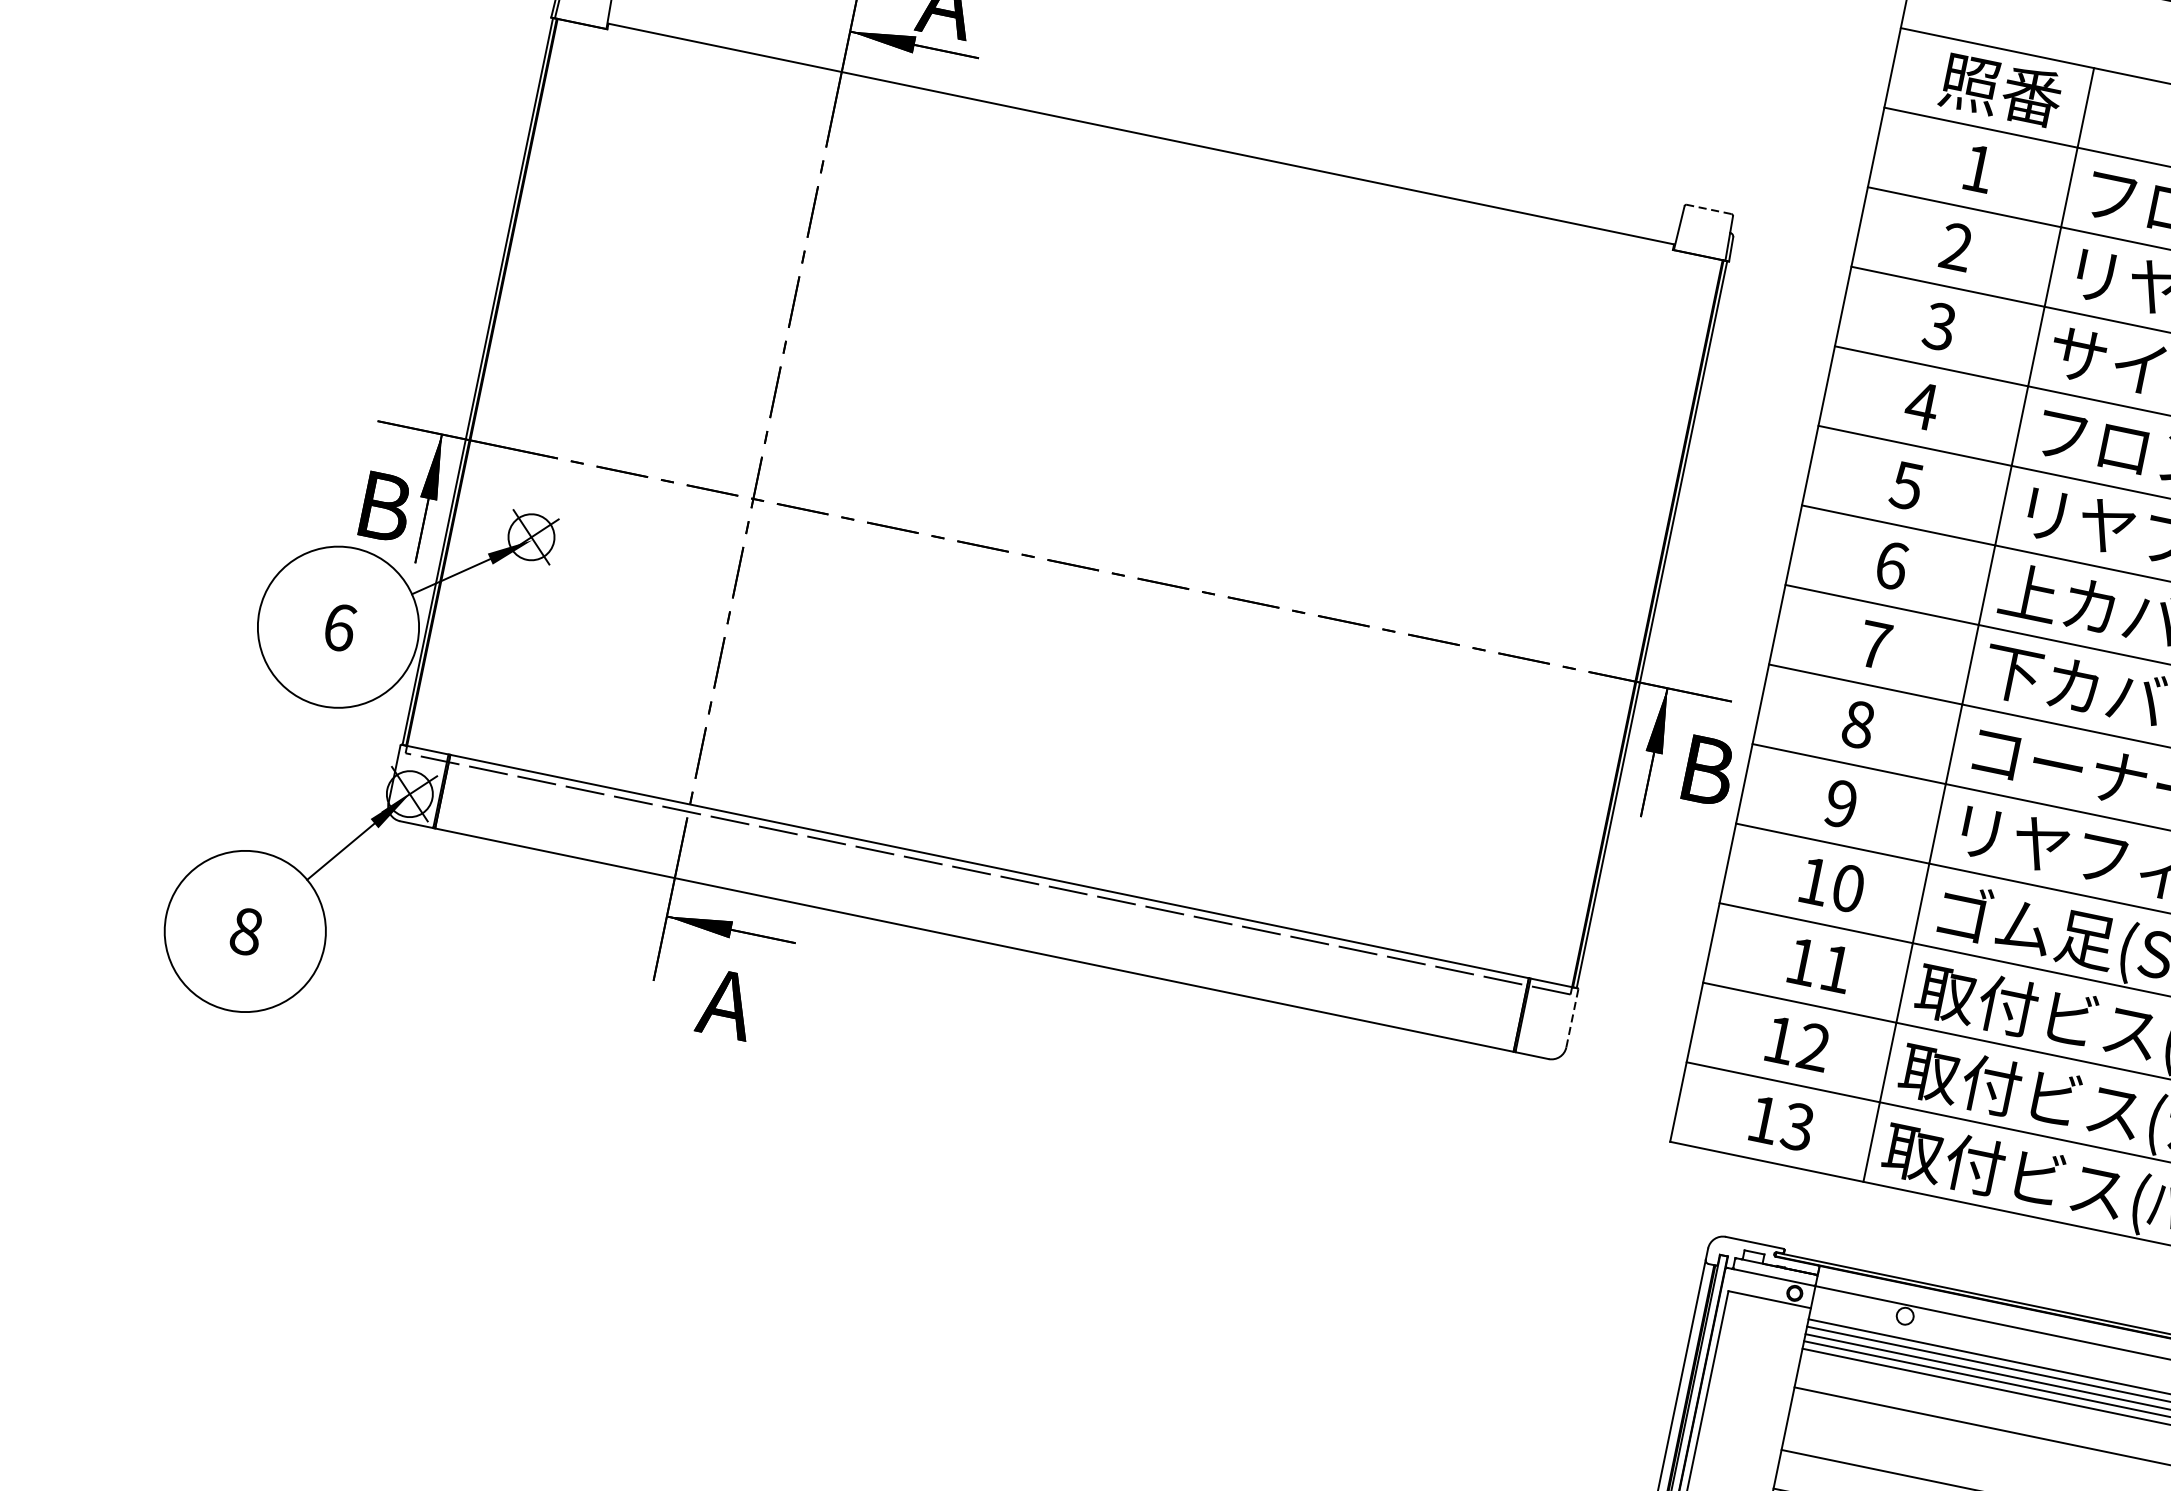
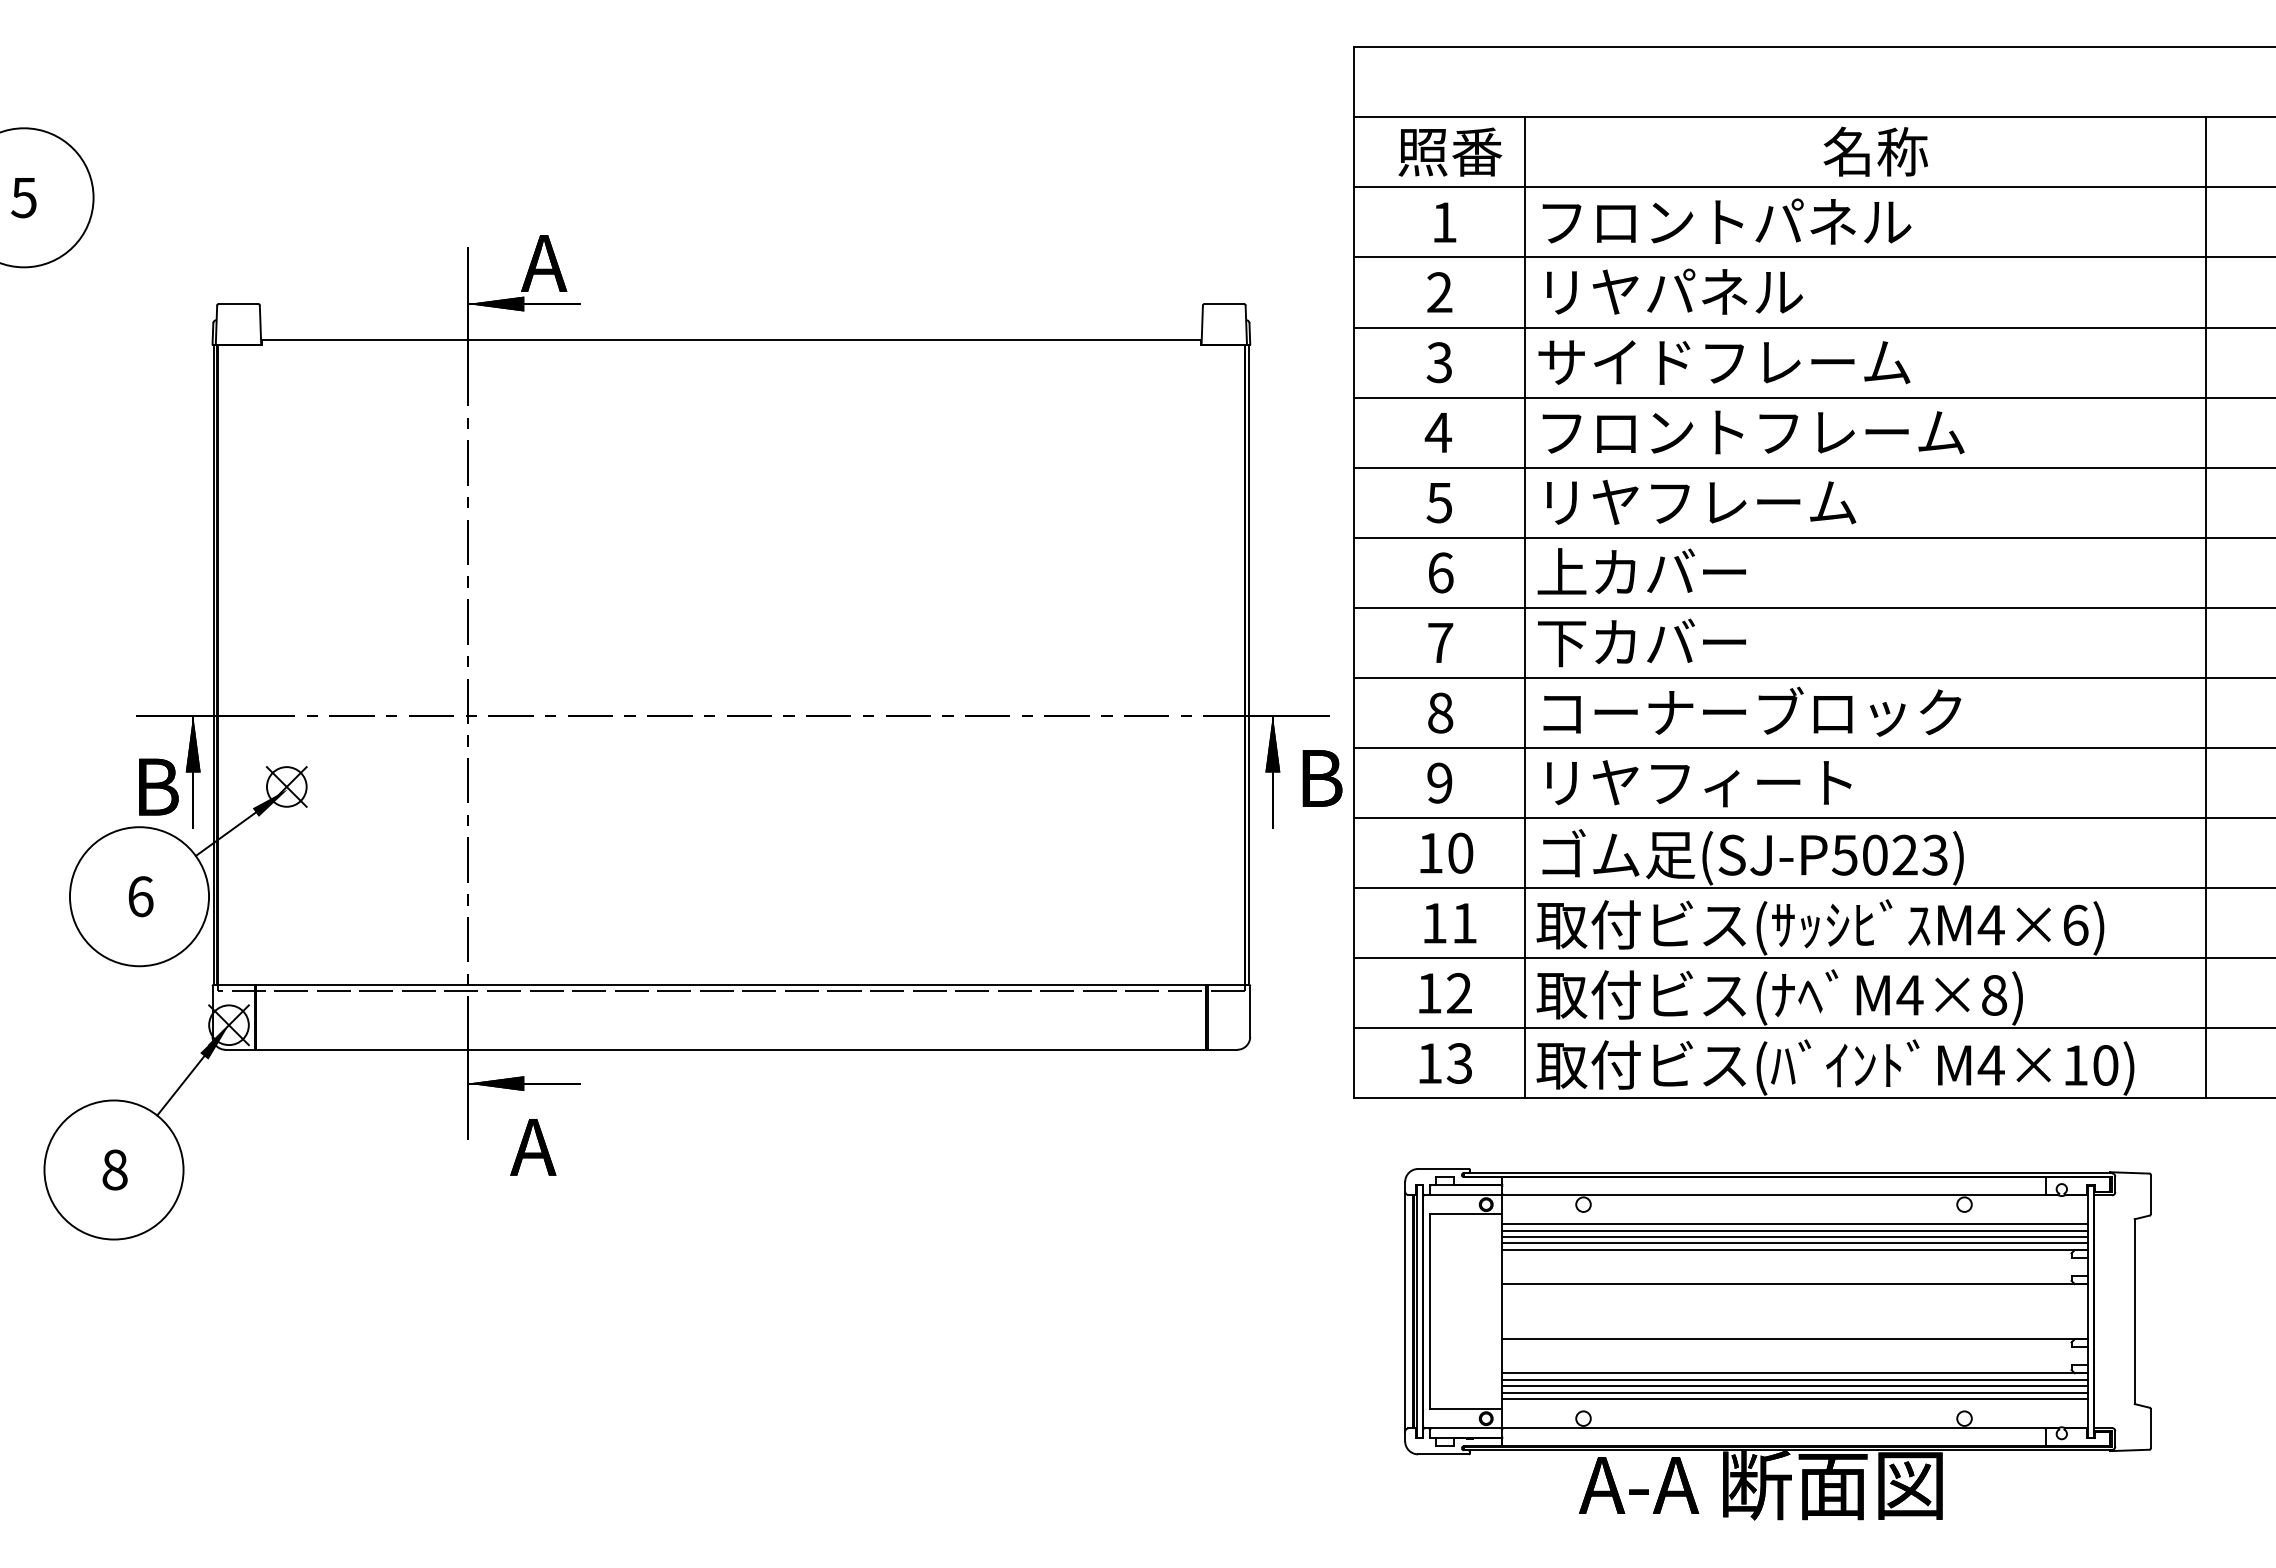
line: (1709, 208) -> (1224, 303), dashed -> solid
line: (1572, 1017) -> (1250, 1010), dashed -> solid

